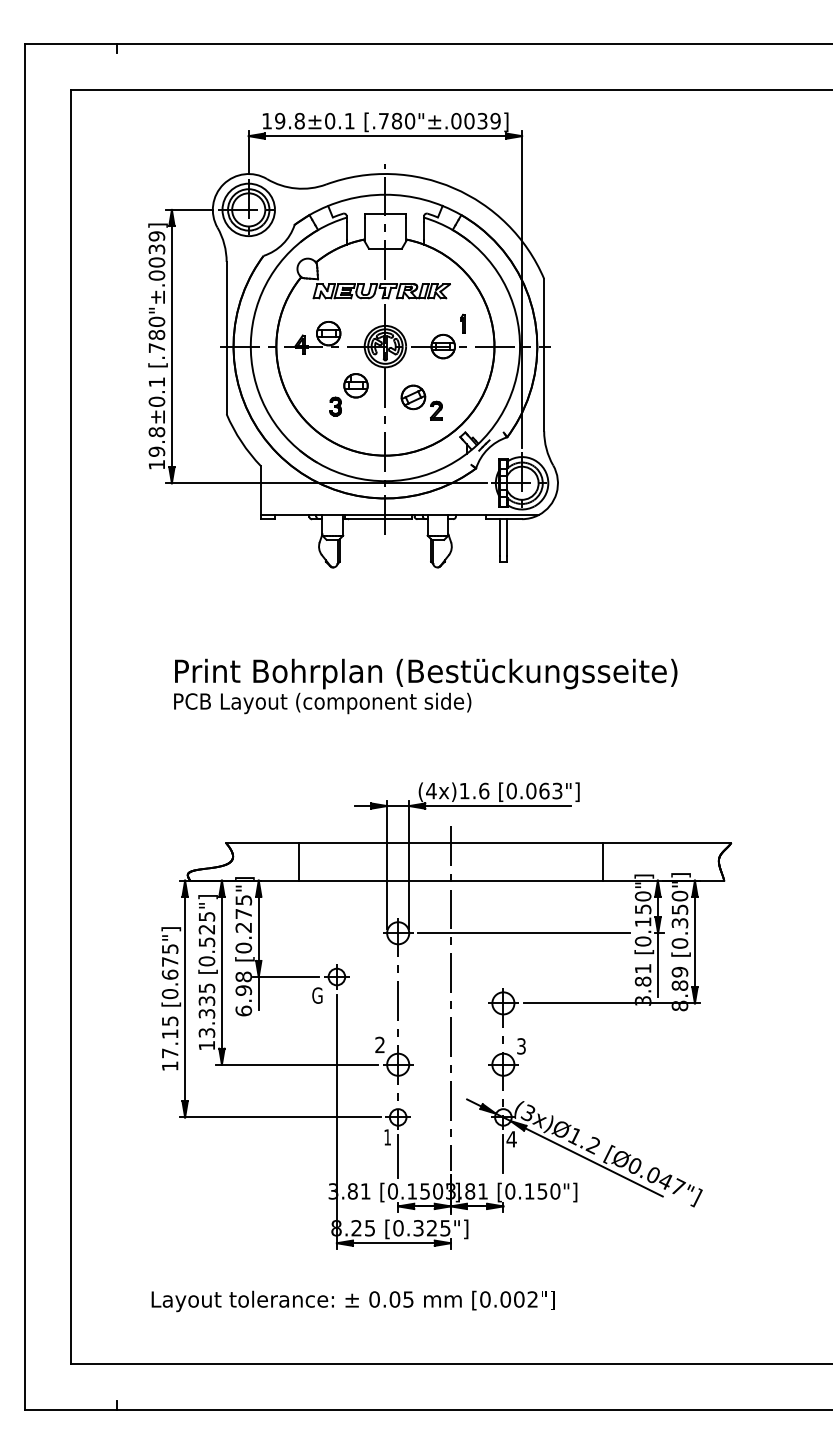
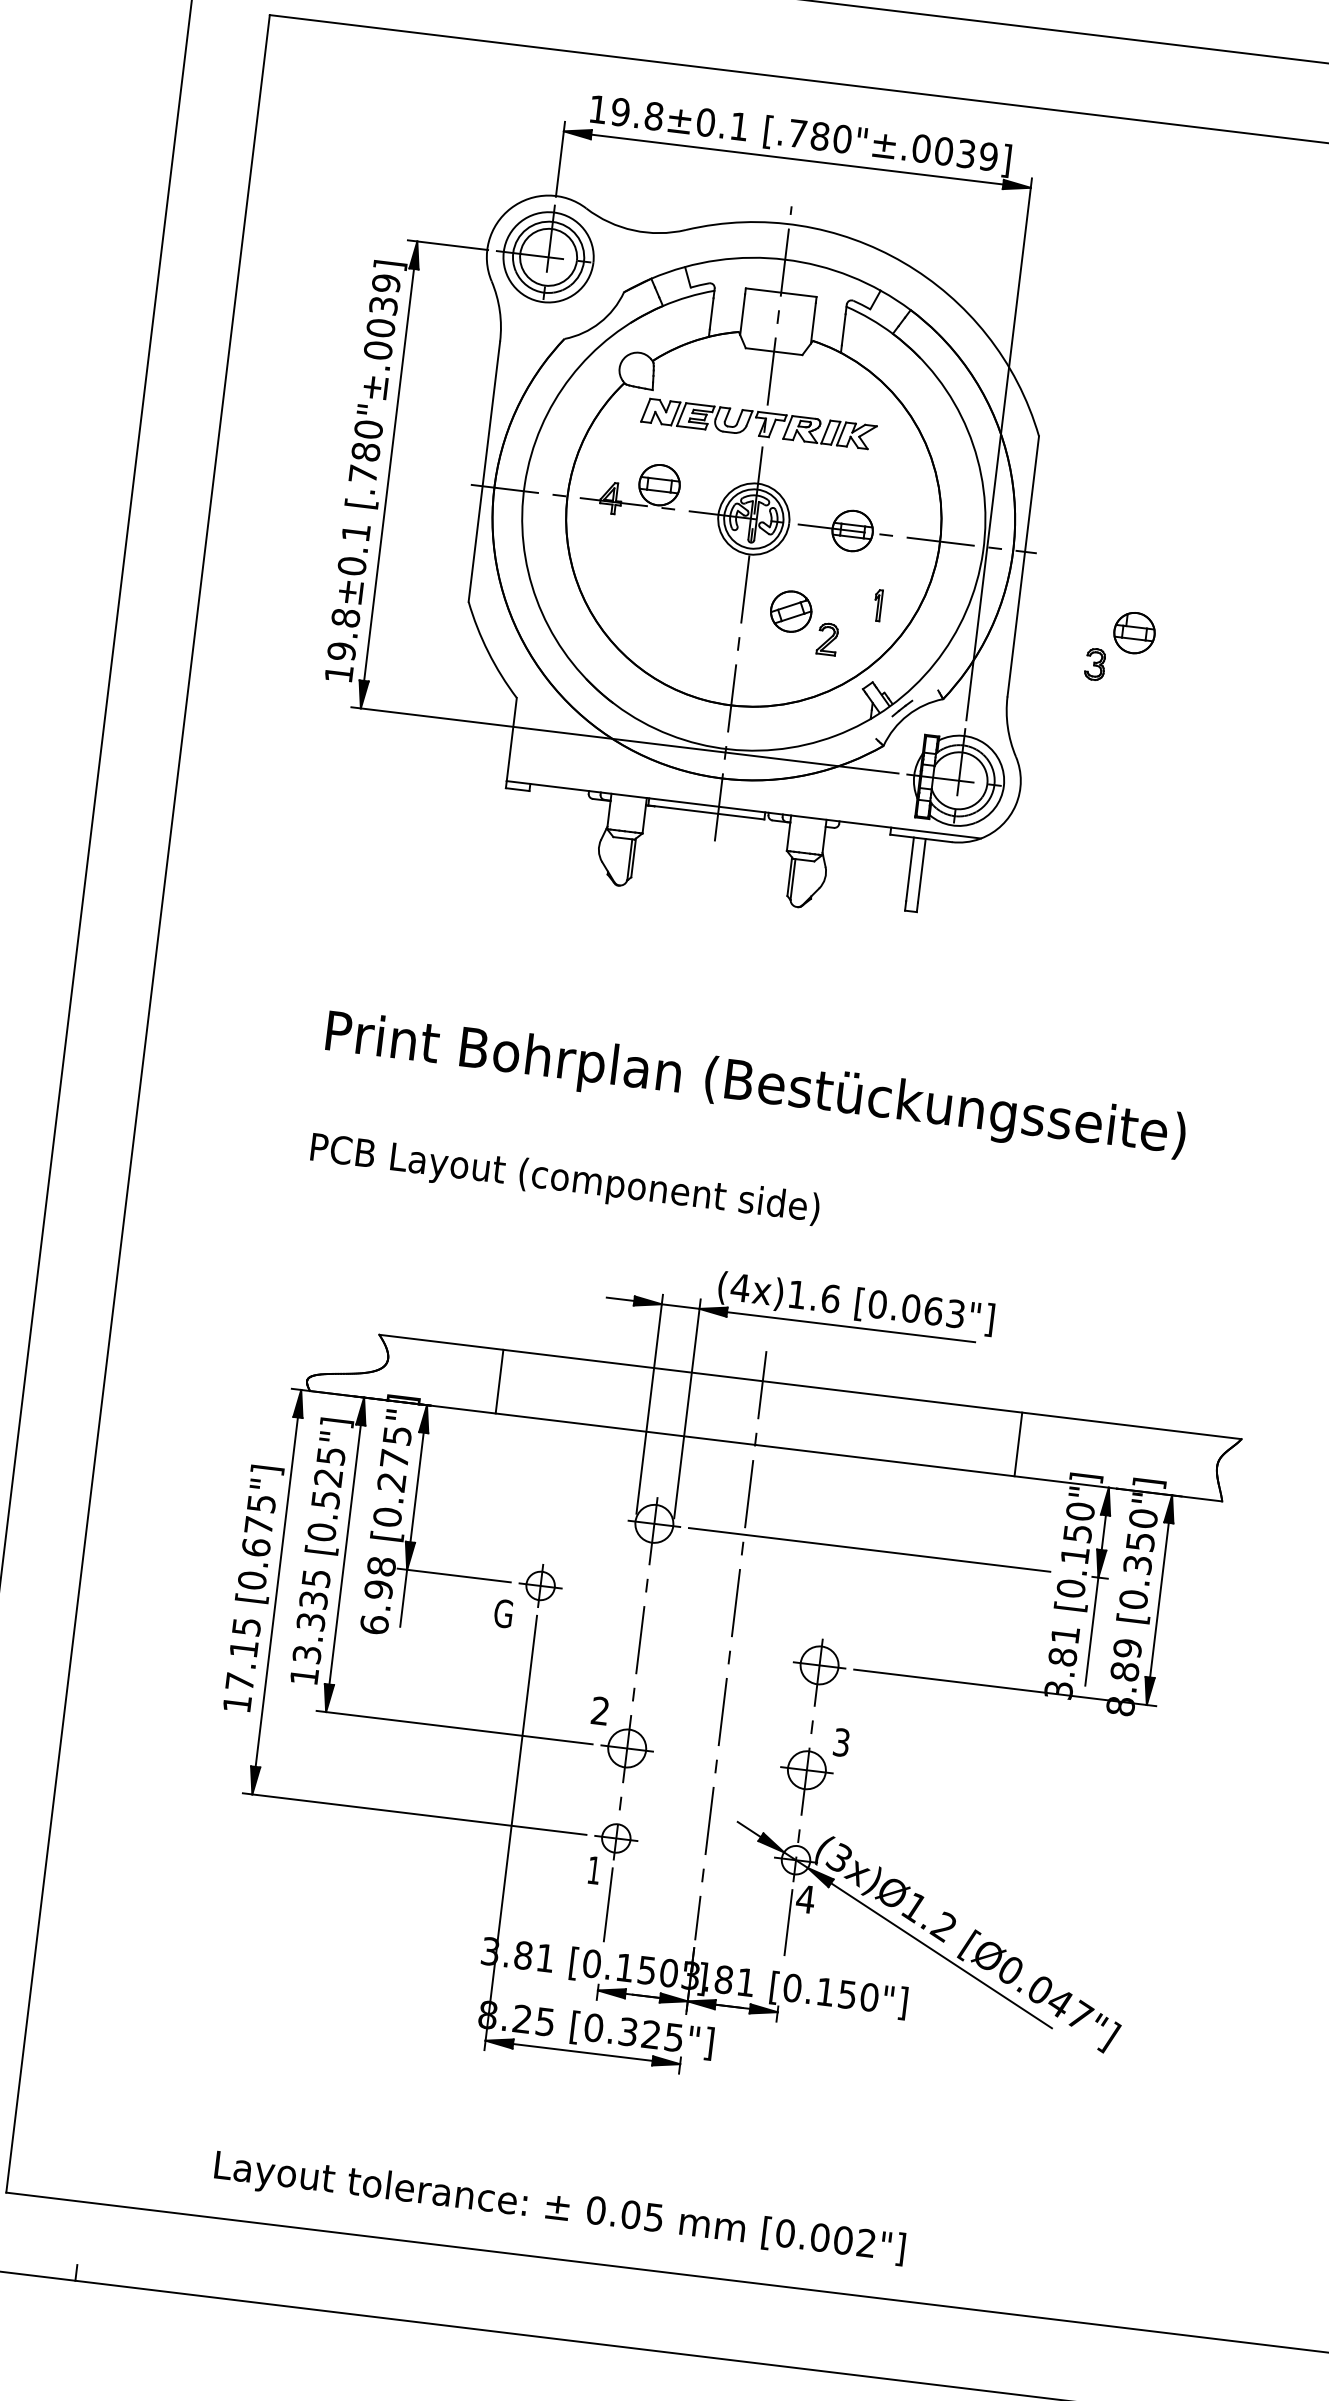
part: (462, 323) -> (877, 604), moved
part: (348, 394) -> (1119, 646), moved
text: (322, 703) -> (564, 1180), moved
text: (352, 1301) -> (558, 2209), moved

